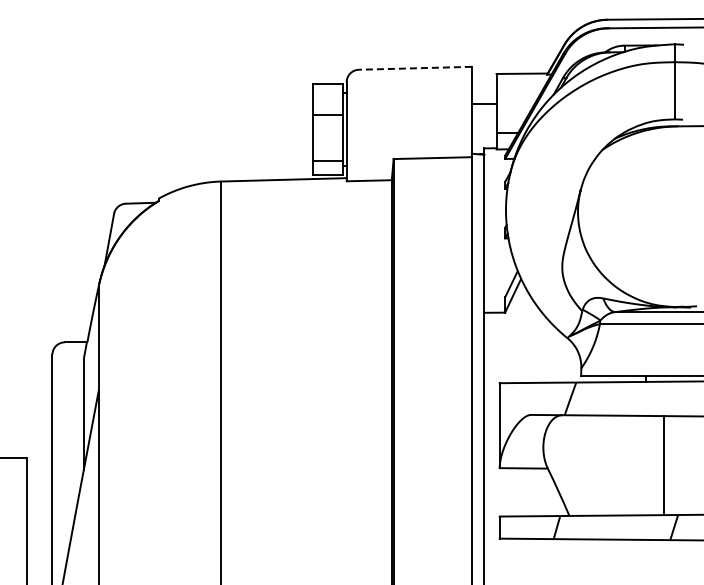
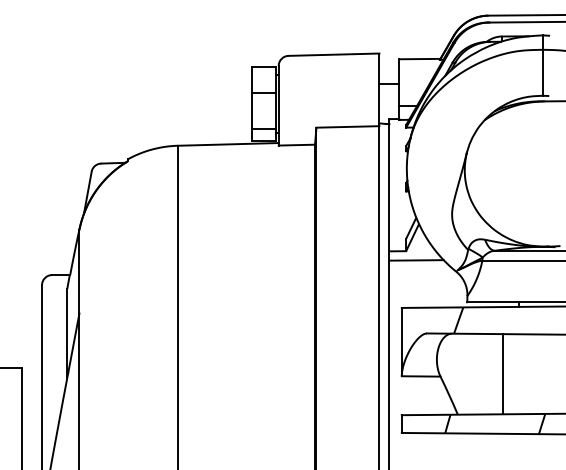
line: (415, 68) -> (334, 54), dashed -> solid
line: (517, 323) -> (416, 259), added
line: (663, 465) -> (502, 374), moved

